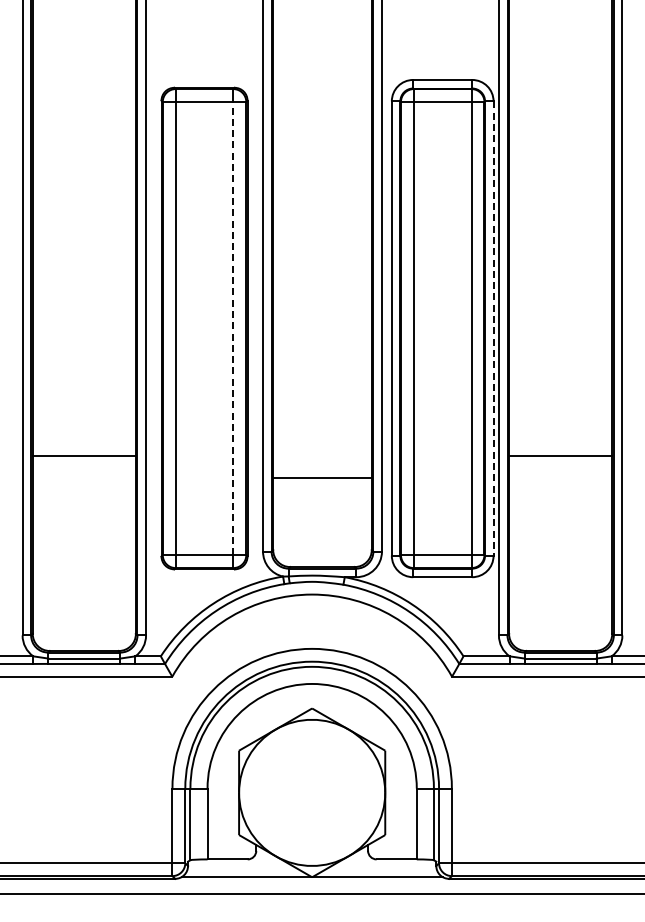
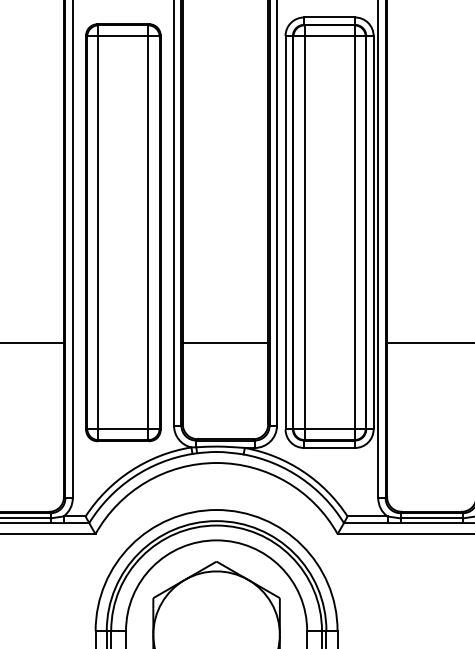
line: (233, 328) -> (148, 232), dashed -> solid
line: (493, 329) -> (373, 233), dashed -> solid
line: (322, 477) -> (225, 342), moved

